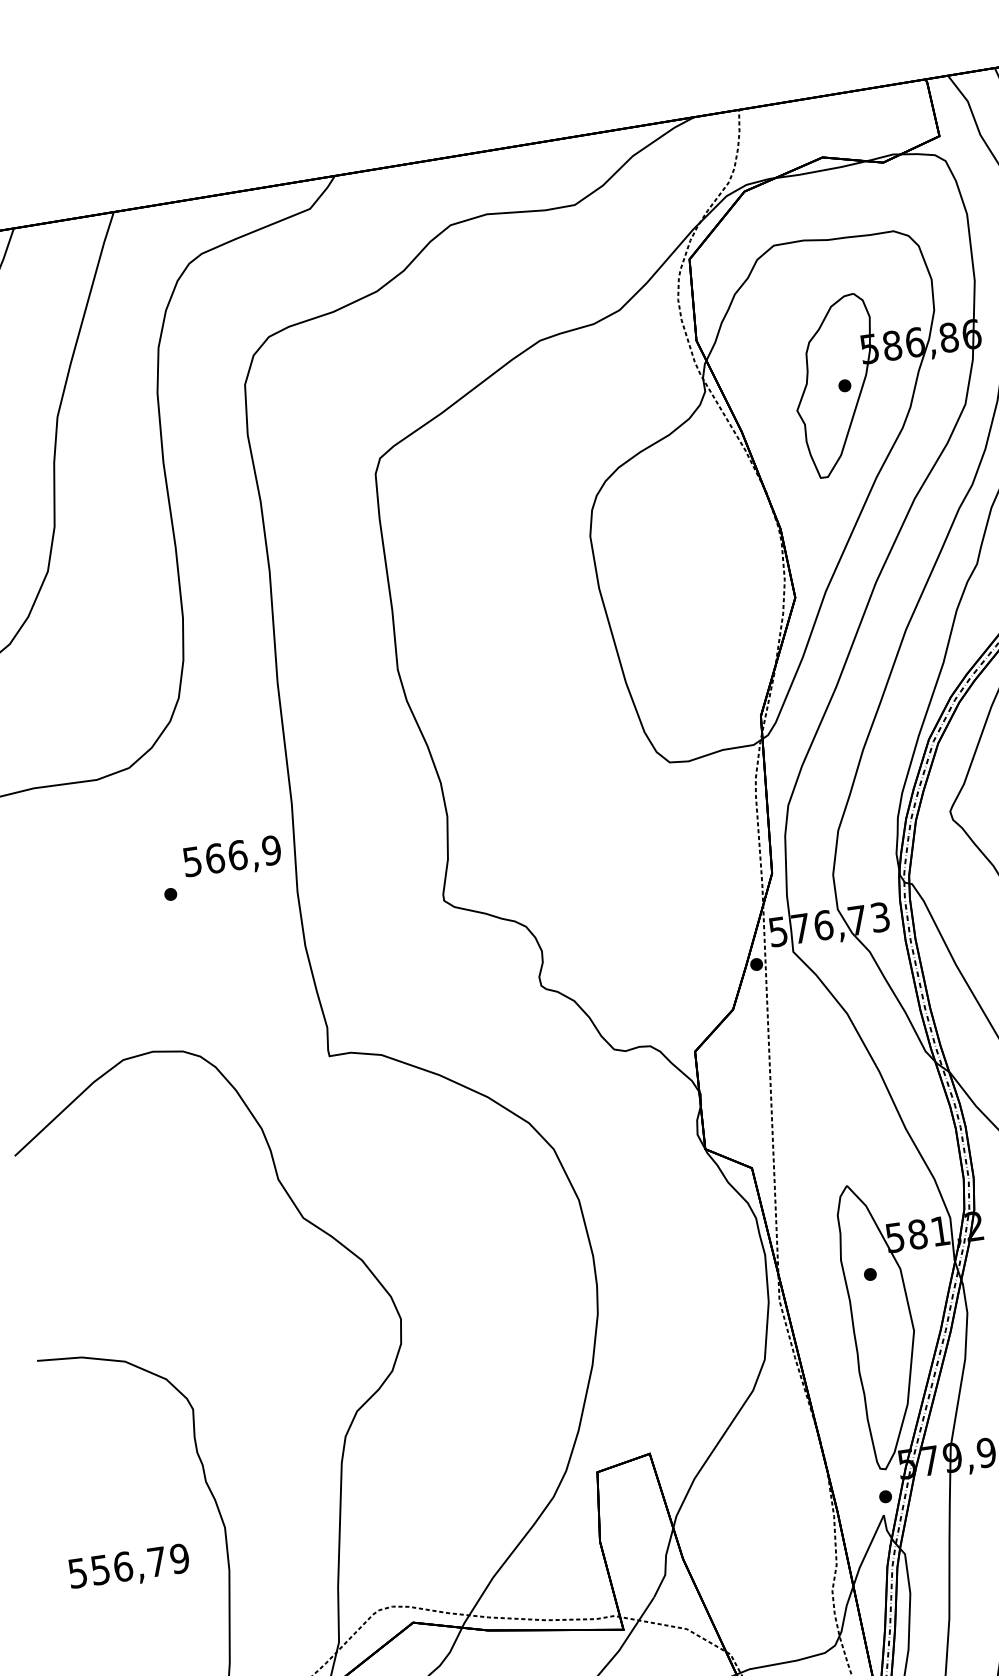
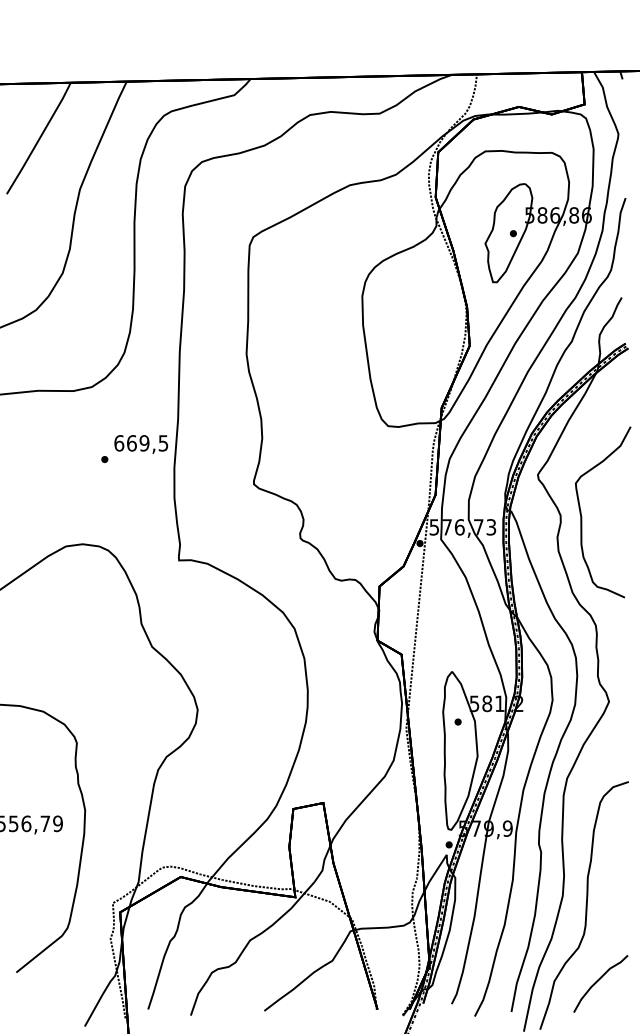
text: (232, 856) -> (141, 443), 566,9 -> 669,5

